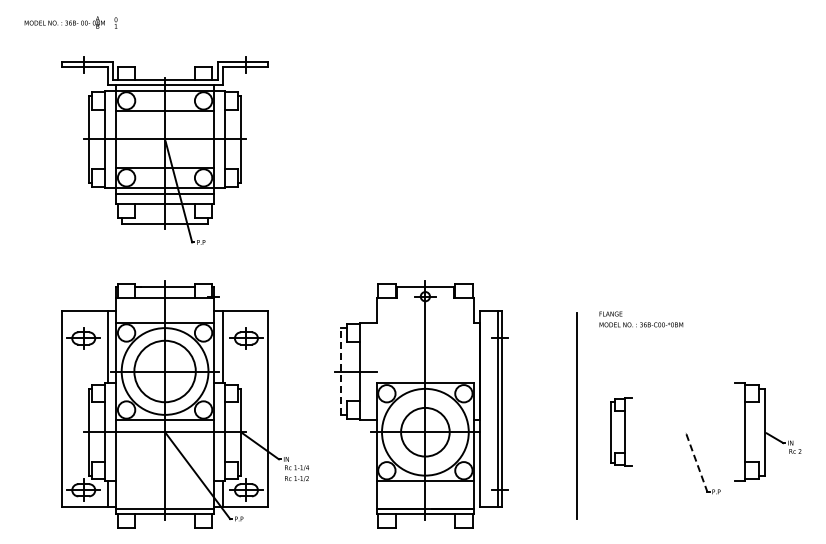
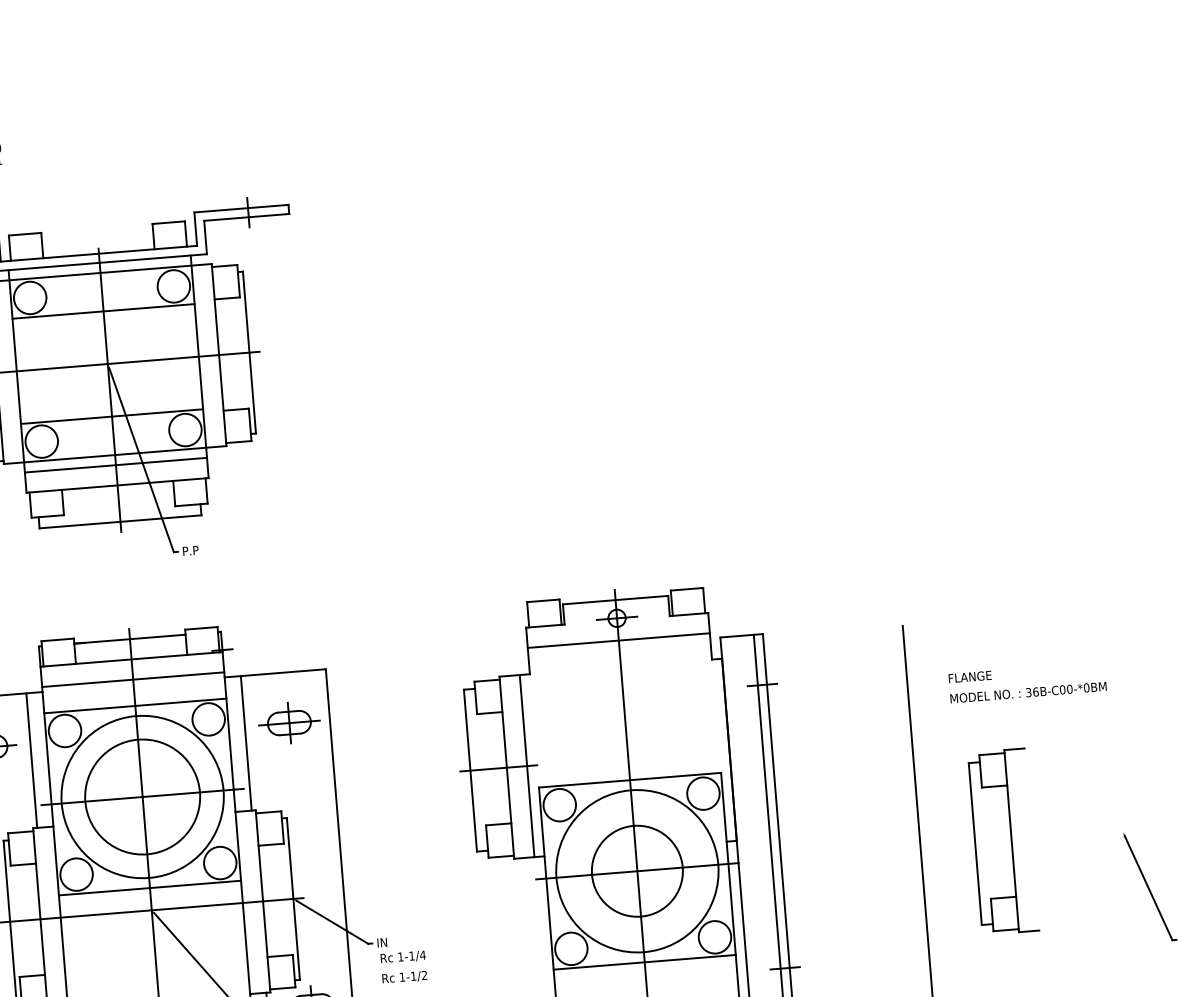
line: (164, 308) -> (132, 679), added
line: (425, 308) -> (619, 640), added
text: (641, 319) -> (1027, 682), moved
line: (340, 371) -> (469, 770), dashed -> solid
line: (371, 371) -> (527, 766), added
part: (621, 431) -> (1003, 840), size x1.43
line: (696, 463) -> (1147, 888), dashed -> solid

